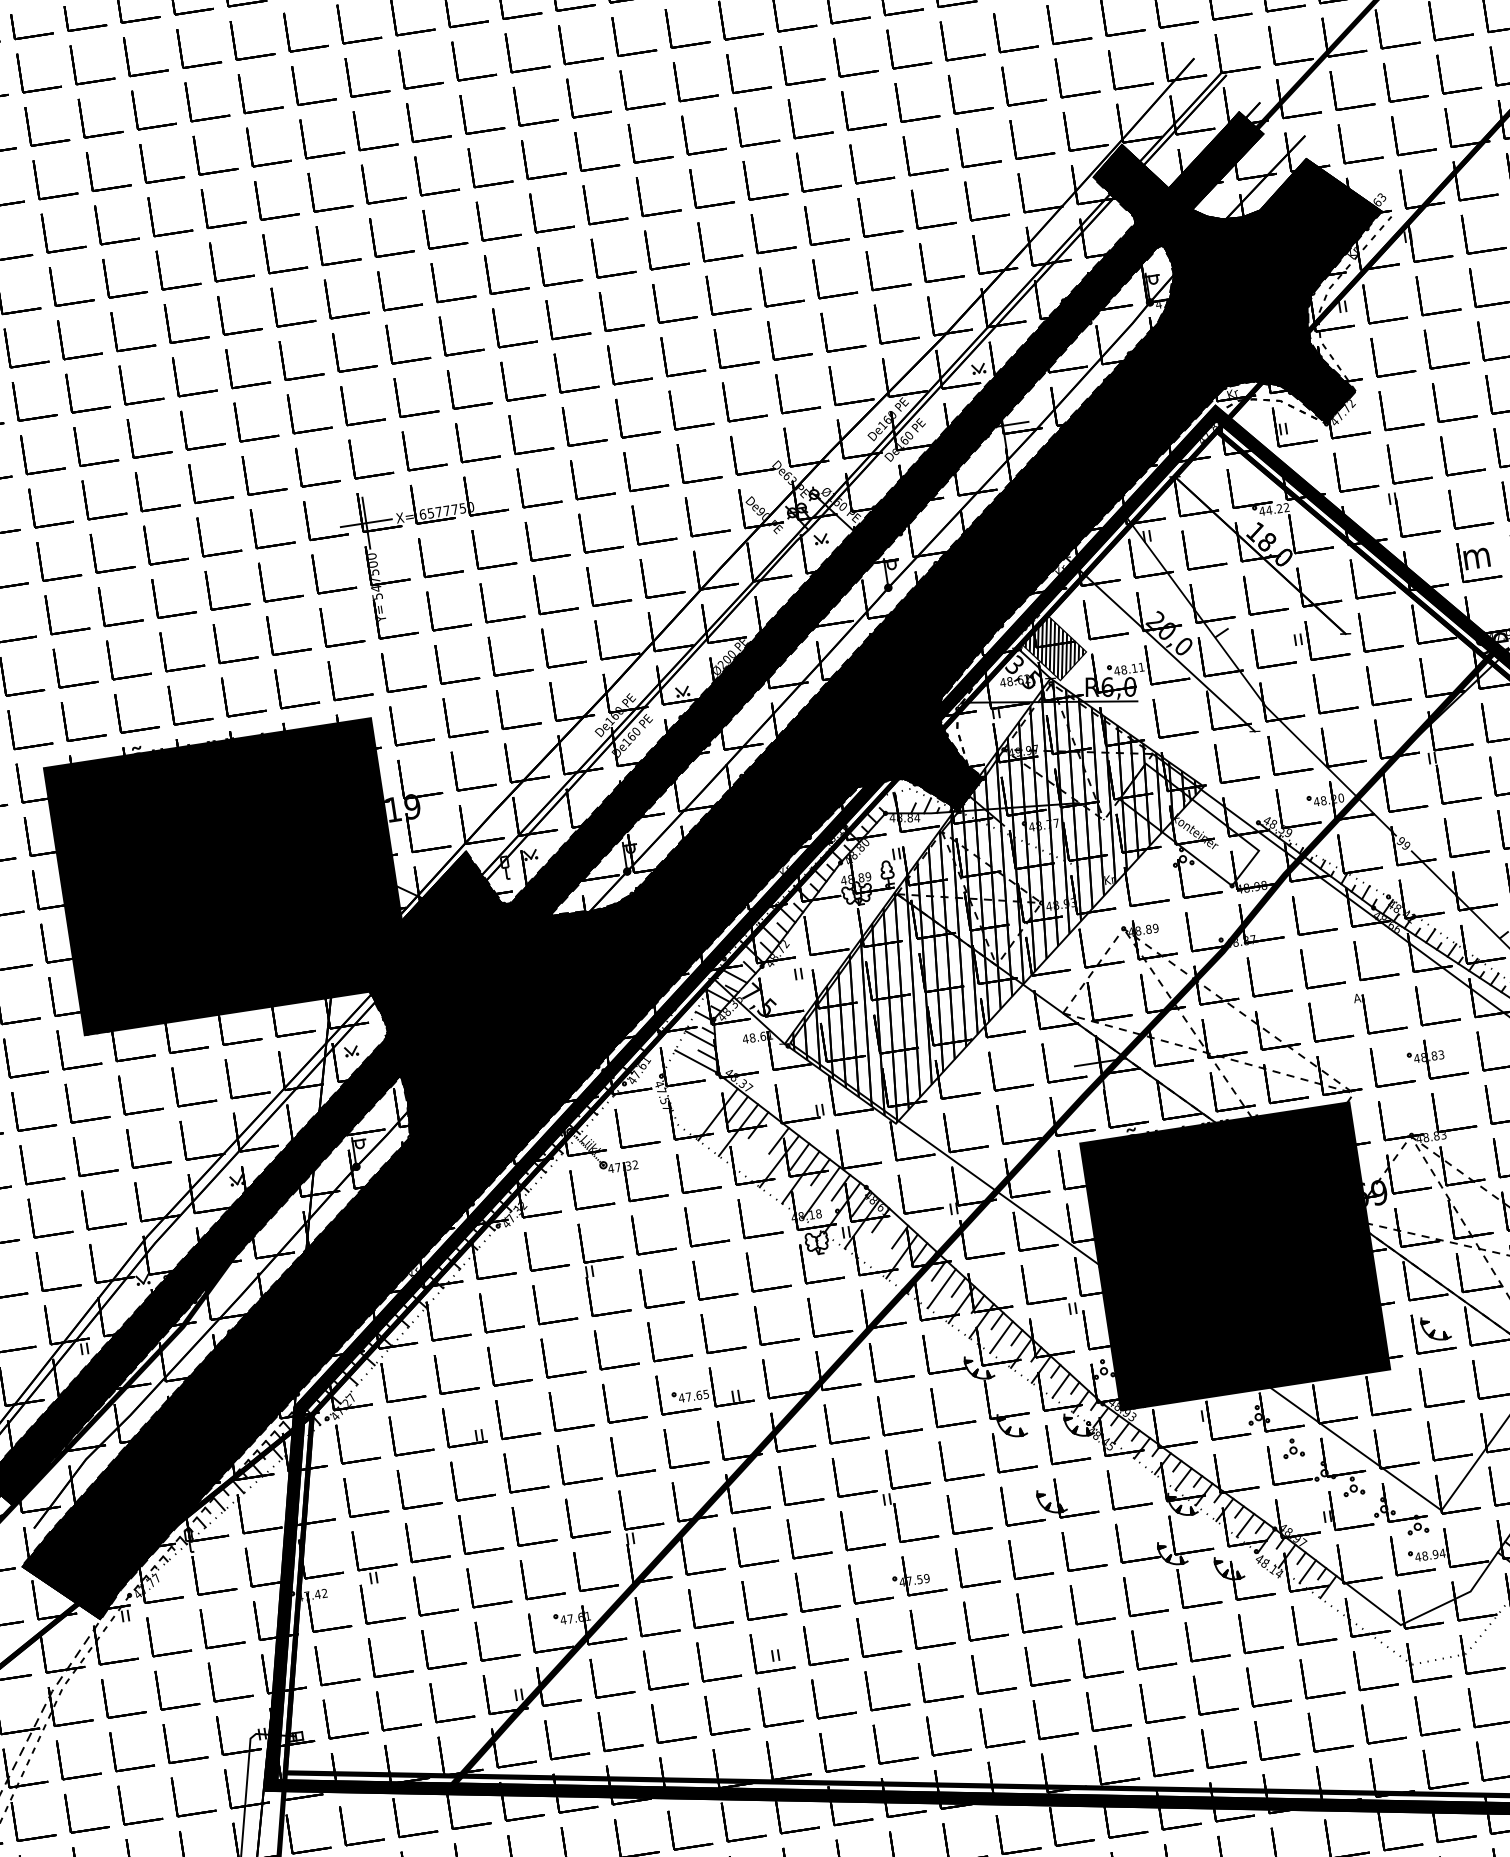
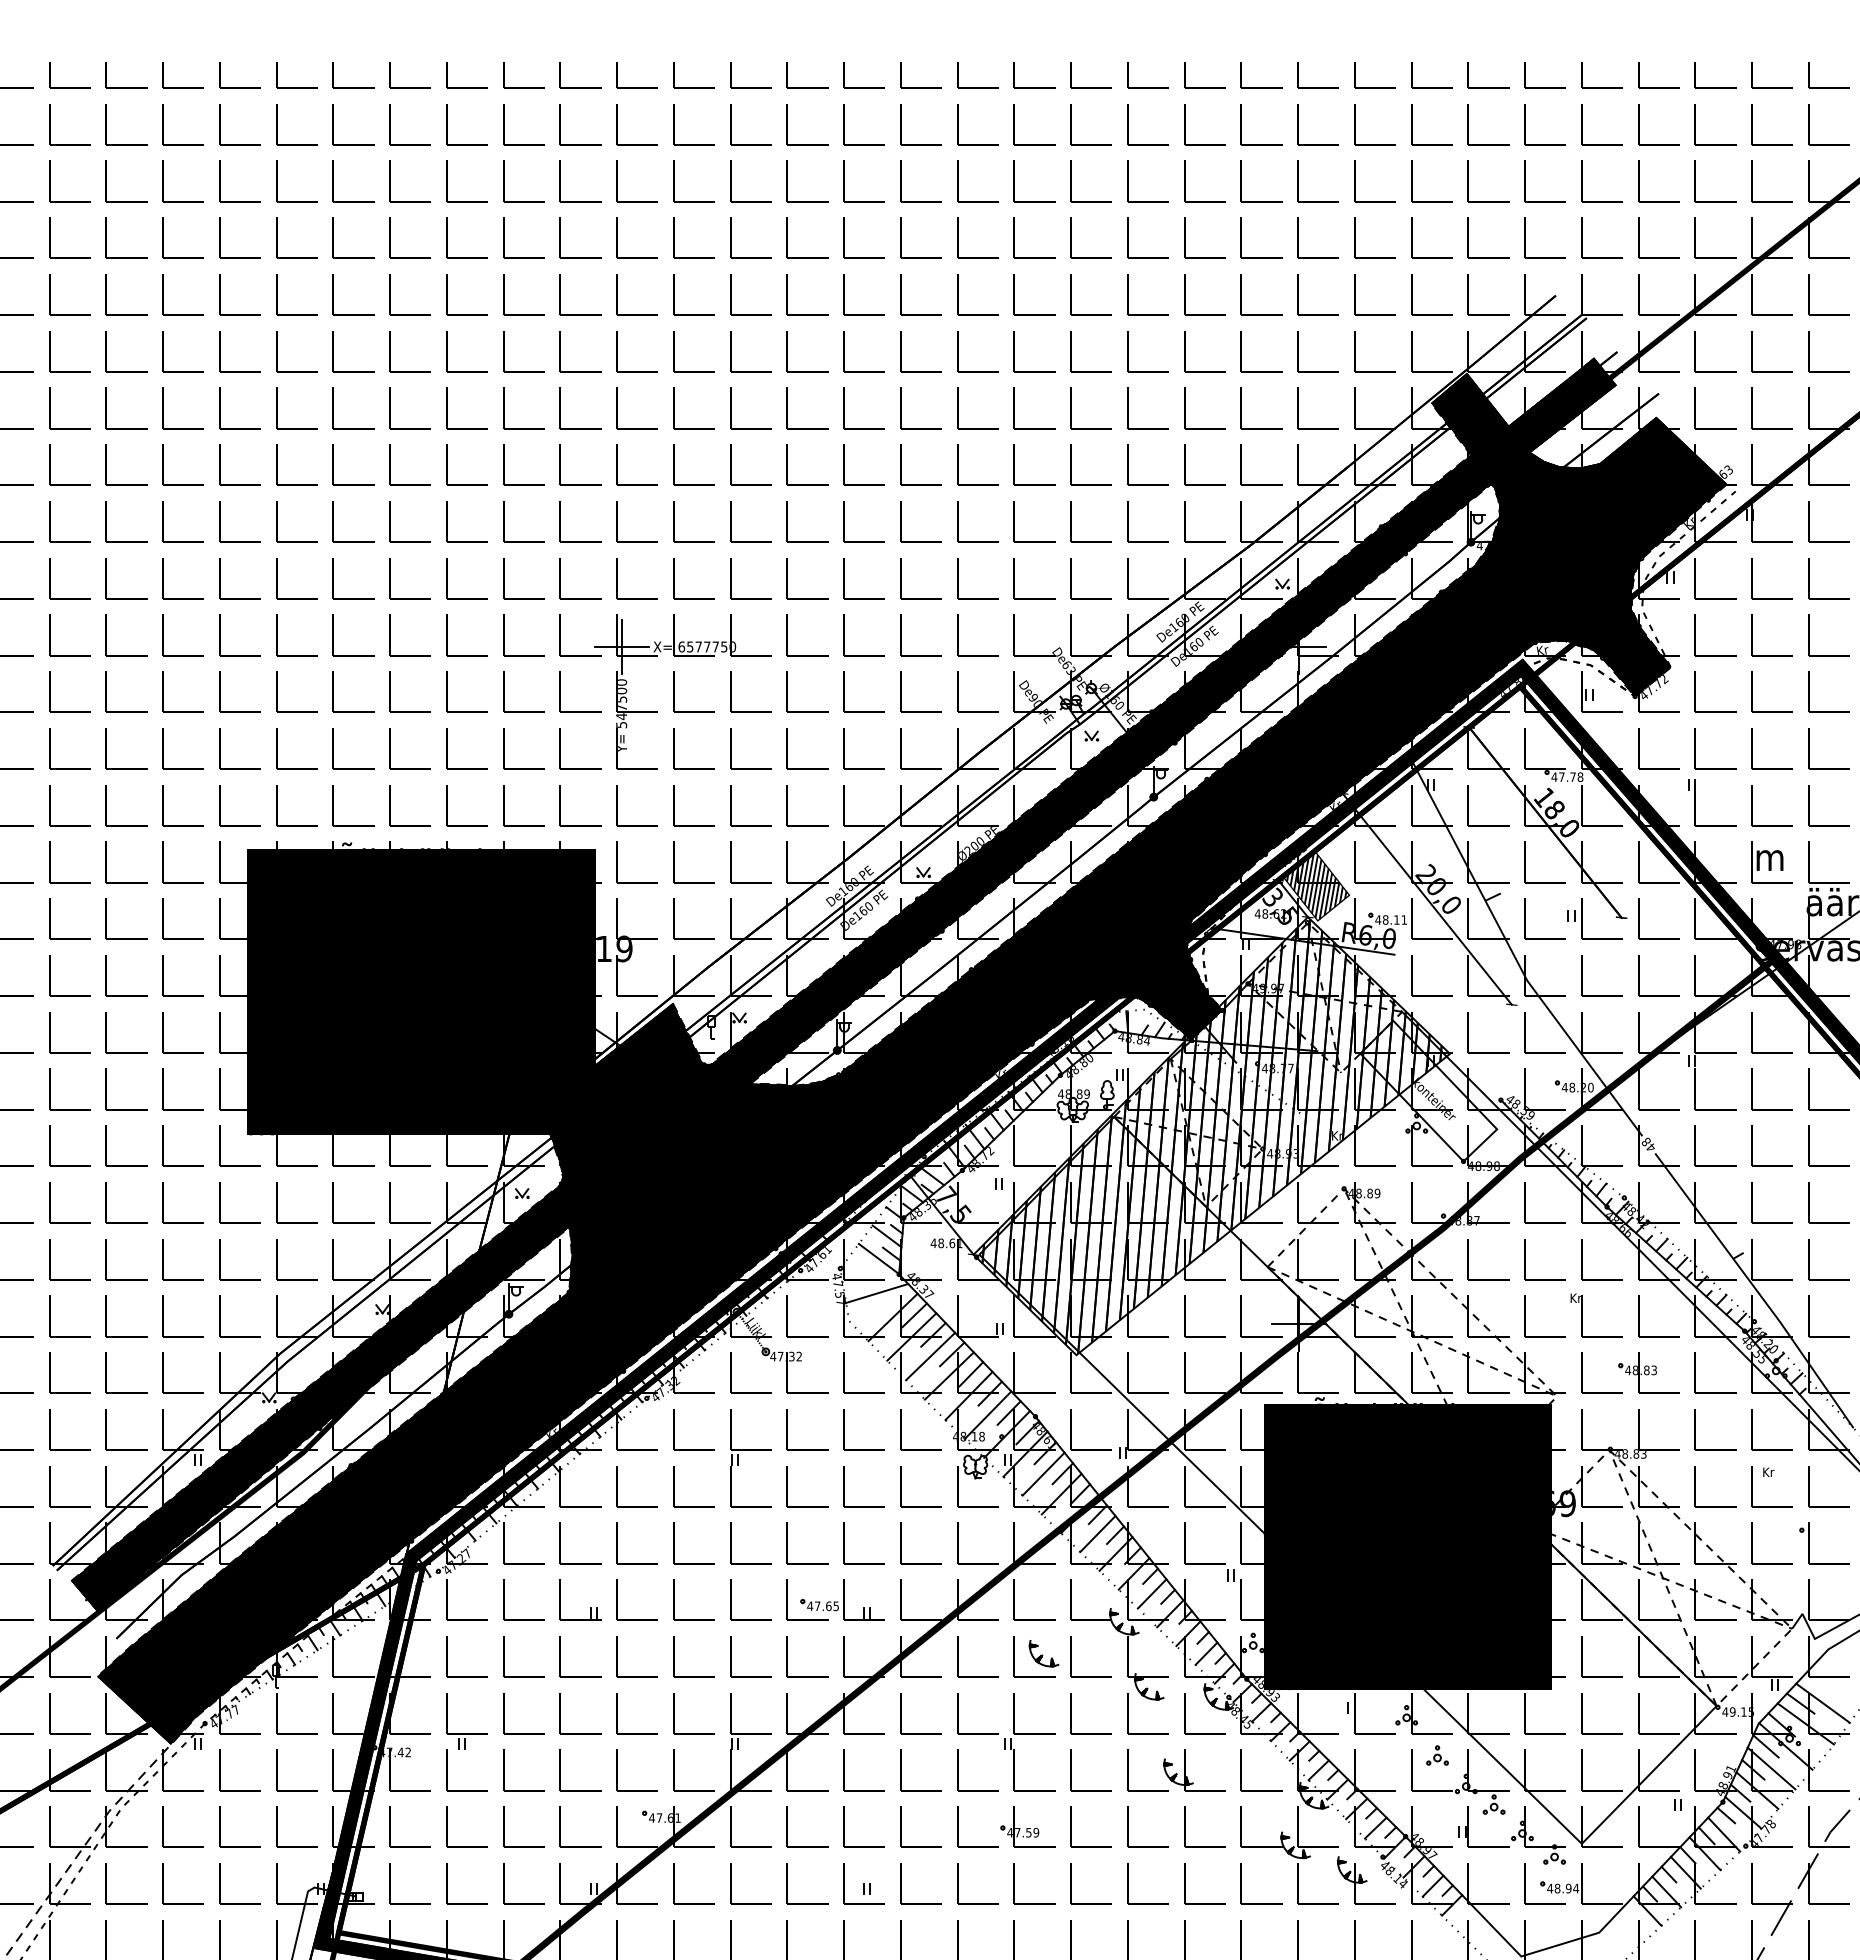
text: (1277, 508) -> (1570, 776), 44.22 -> 47.78
text: (1403, 844) -> (1648, 1145), 66 -> 48
text: (1356, 997) -> (1575, 1297), A -> Kr
line: (699, 1094) -> (877, 1293), added
line: (758, 1145) -> (930, 1356), added
line: (881, 1239) -> (1043, 1473), added
part: (1435, 1328) -> (1043, 1653), moved

